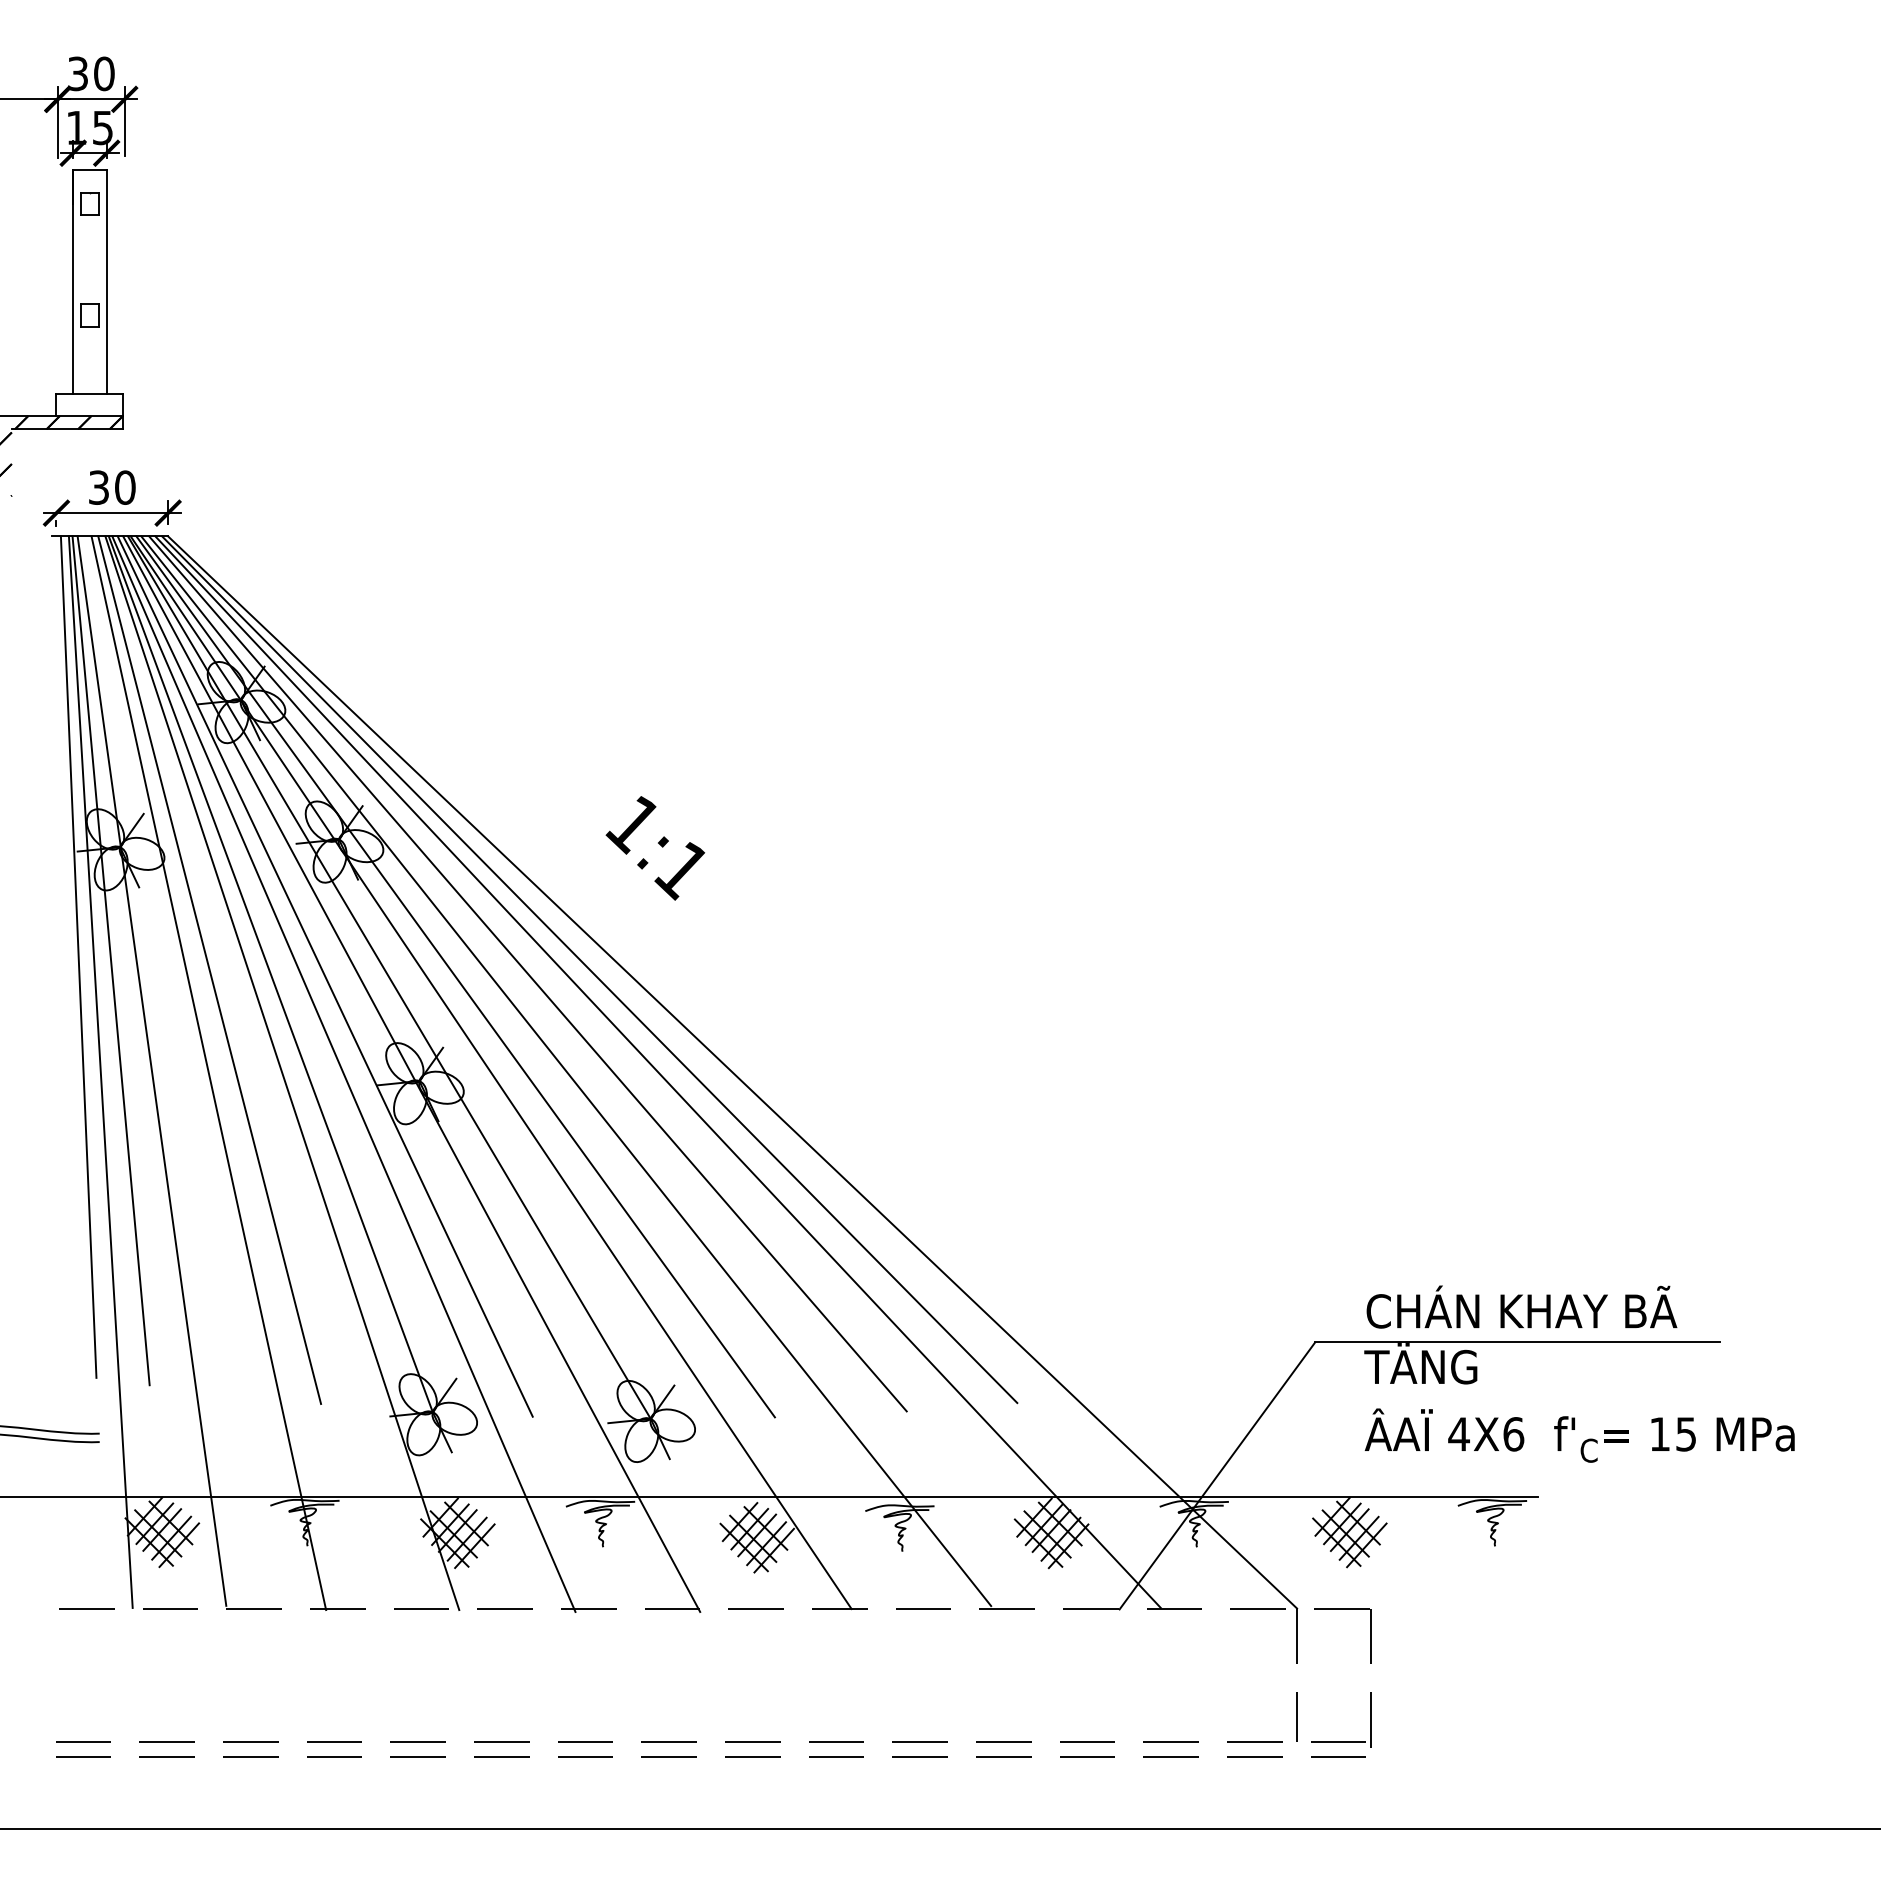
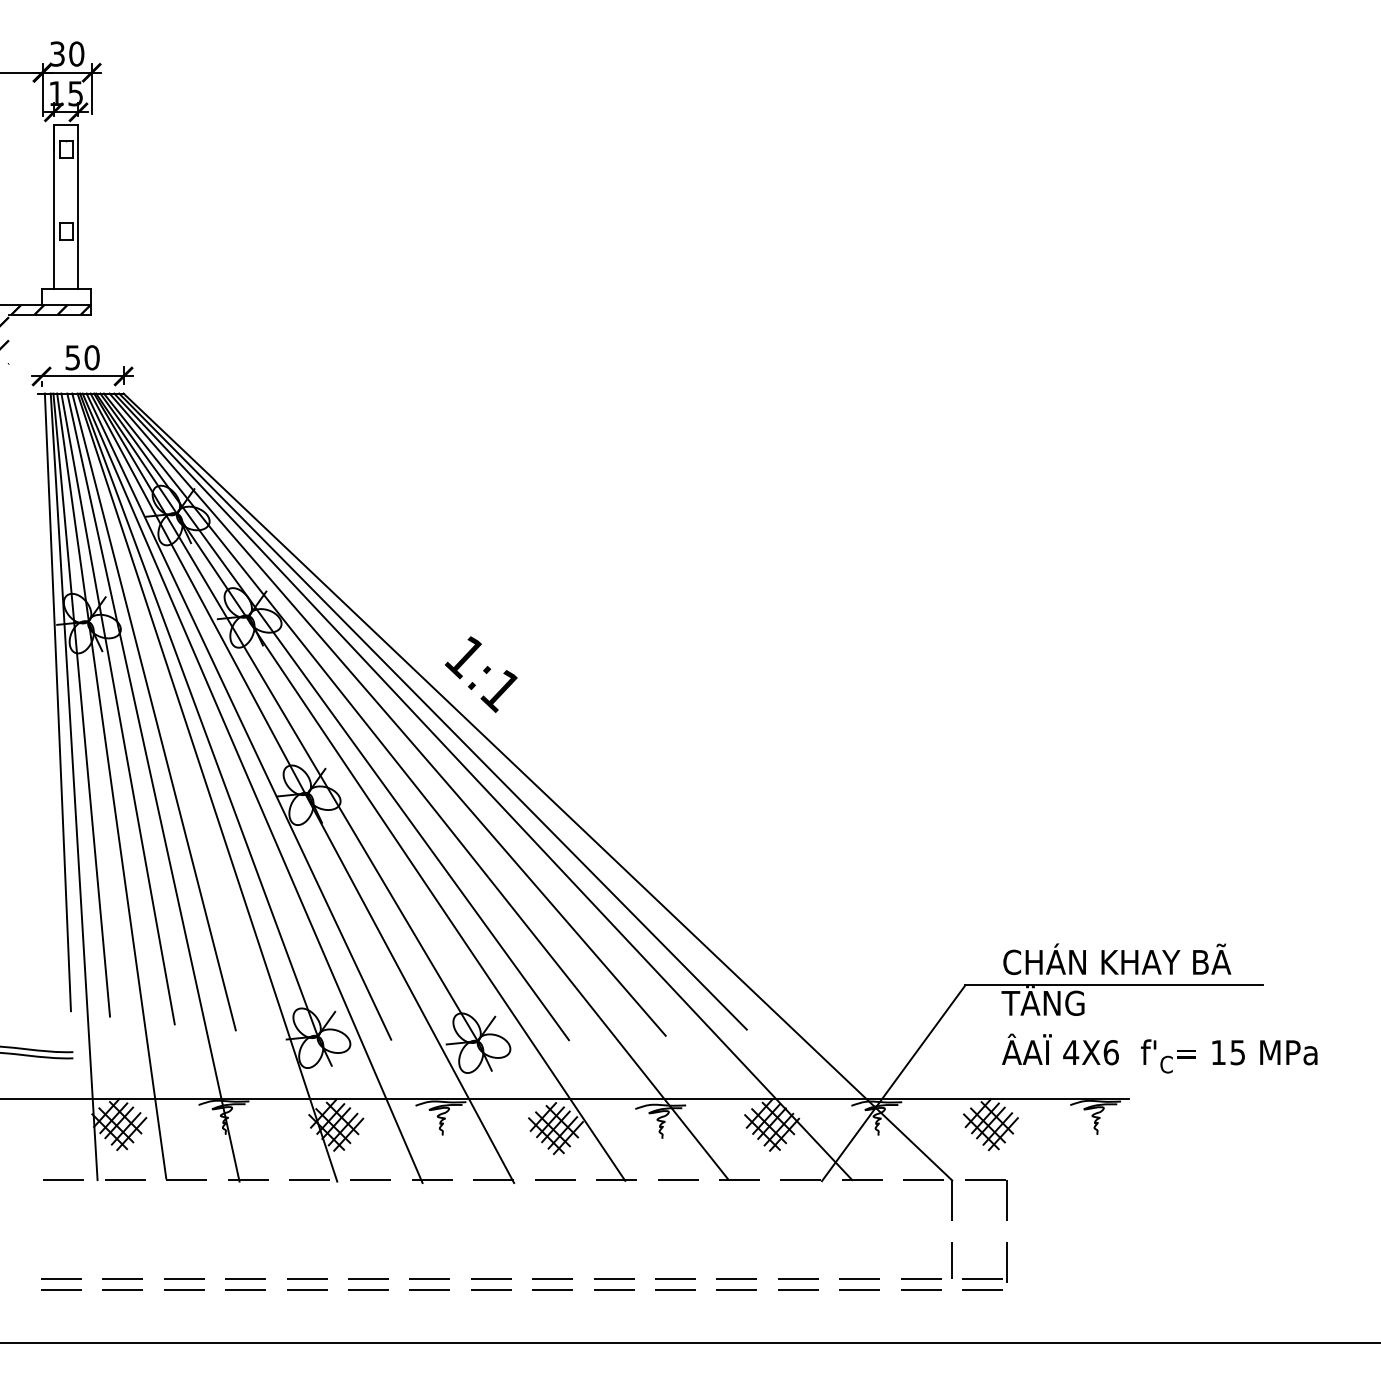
text: (98, 487) -> (72, 357), 30 -> 50
text: (655, 848) -> (481, 674), moved
line: (160, 965) -> (117, 708), added

